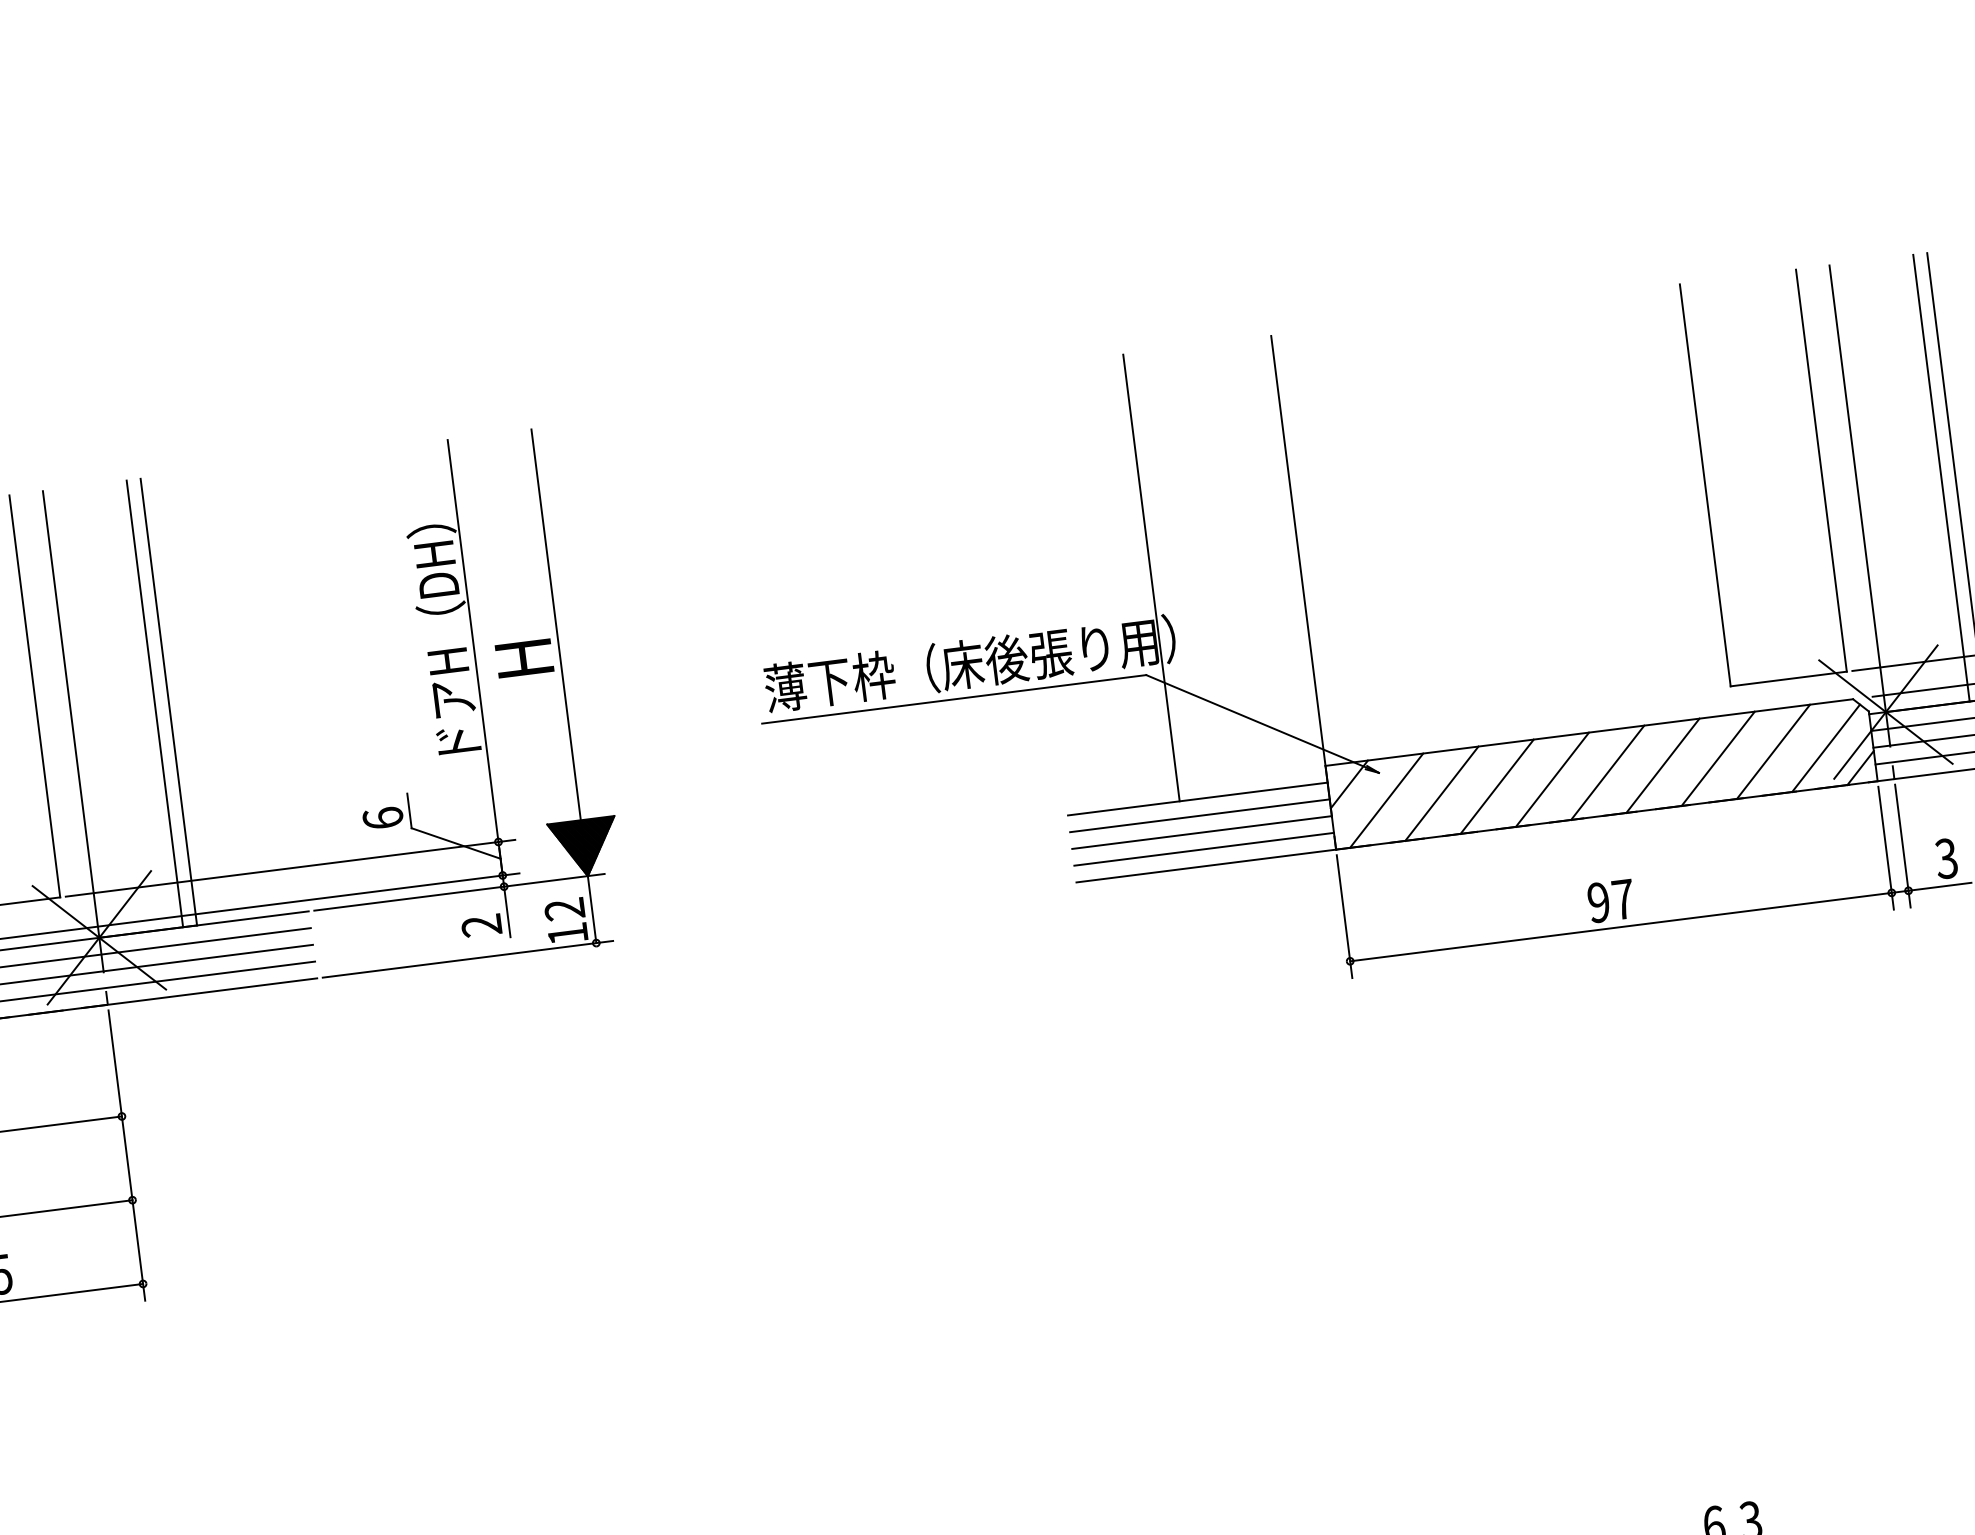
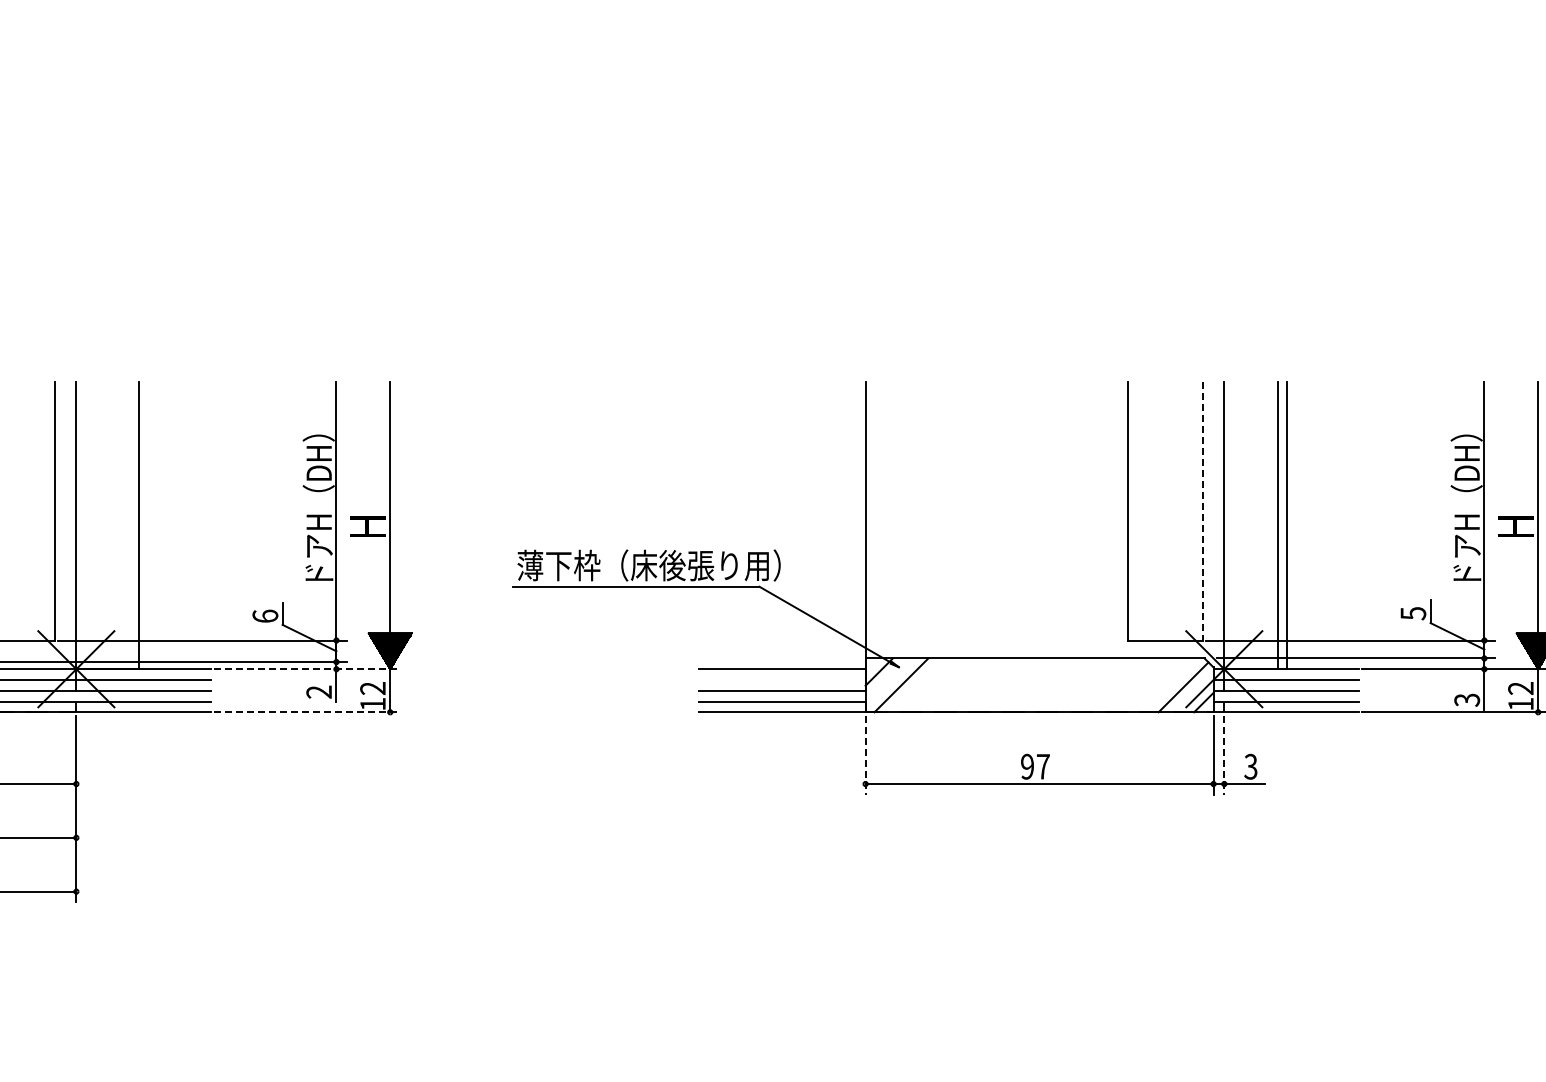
line: (1820, 470) -> (1202, 511), solid -> dashed
line: (1151, 577) -> (770, 525), removed
line: (155, 703) -> (130, 525), removed
line: (1772, 752) -> (1149, 685), removed
line: (1718, 759) -> (1114, 685), removed
line: (1662, 766) -> (1078, 685), removed
line: (1607, 772) -> (1043, 685), removed
line: (1551, 780) -> (1007, 685), removed
line: (1497, 786) -> (972, 685), removed
line: (1441, 794) -> (936, 685), removed
line: (1198, 816) -> (781, 680), removed
line: (1903, 846) -> (1224, 755), solid -> dashed
line: (460, 892) -> (308, 669), solid -> dashed
line: (1344, 916) -> (865, 755), solid -> dashed
line: (469, 959) -> (308, 712), solid -> dashed

